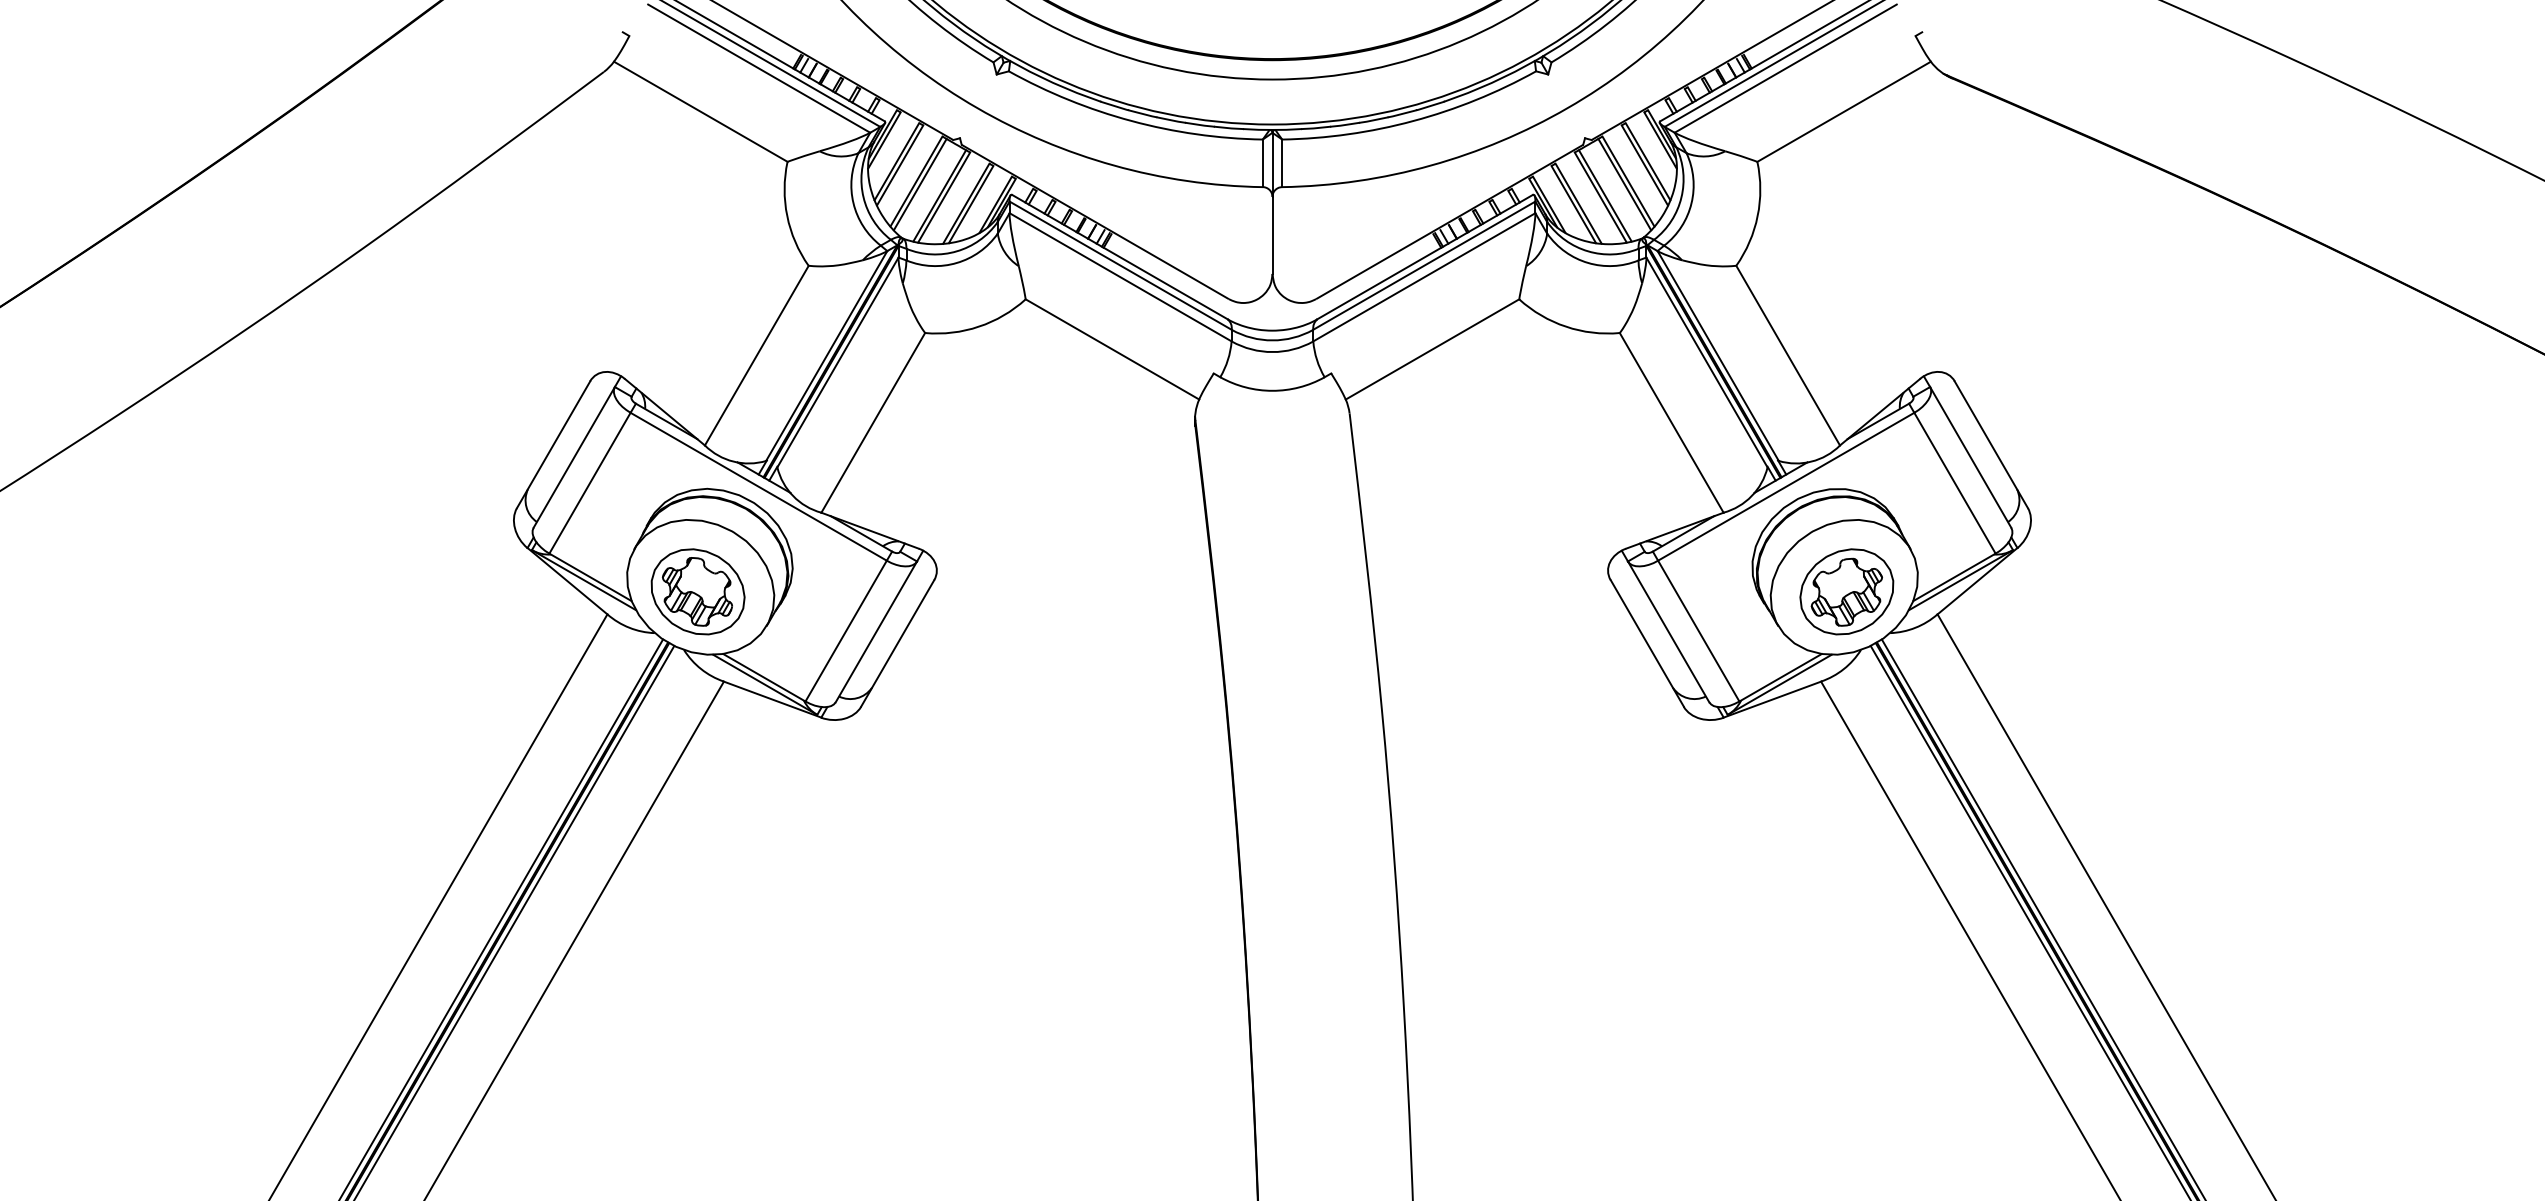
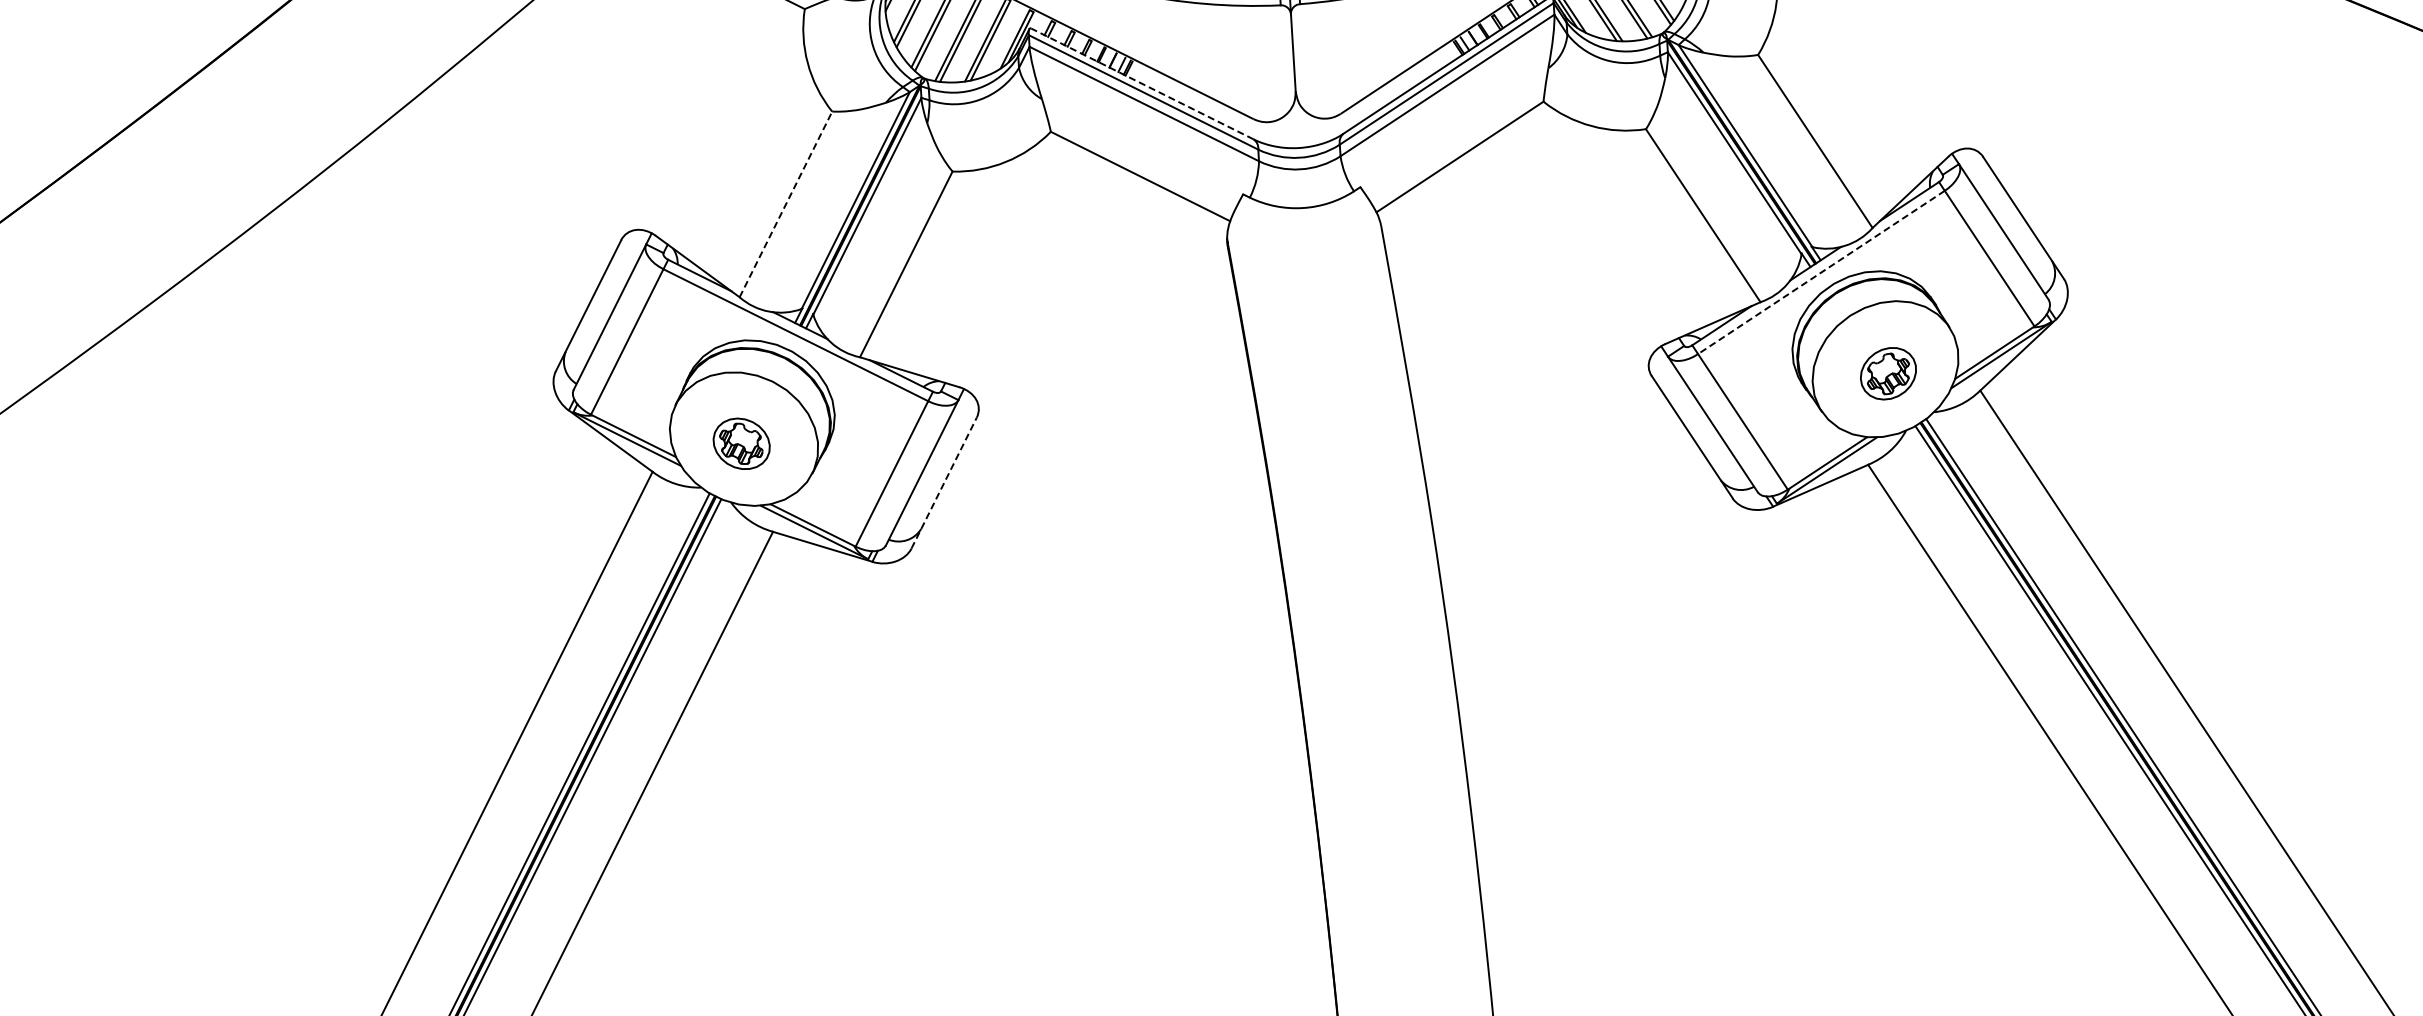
line: (1119, 256) -> (1141, 83), solid -> dashed
line: (756, 355) -> (785, 204), solid -> dashed
line: (1786, 486) -> (1821, 272), solid -> dashed
part: (697, 591) -> (741, 443), size x0.6
part: (1846, 591) -> (1888, 373), size x0.6
line: (897, 642) -> (943, 482), solid -> dashed

